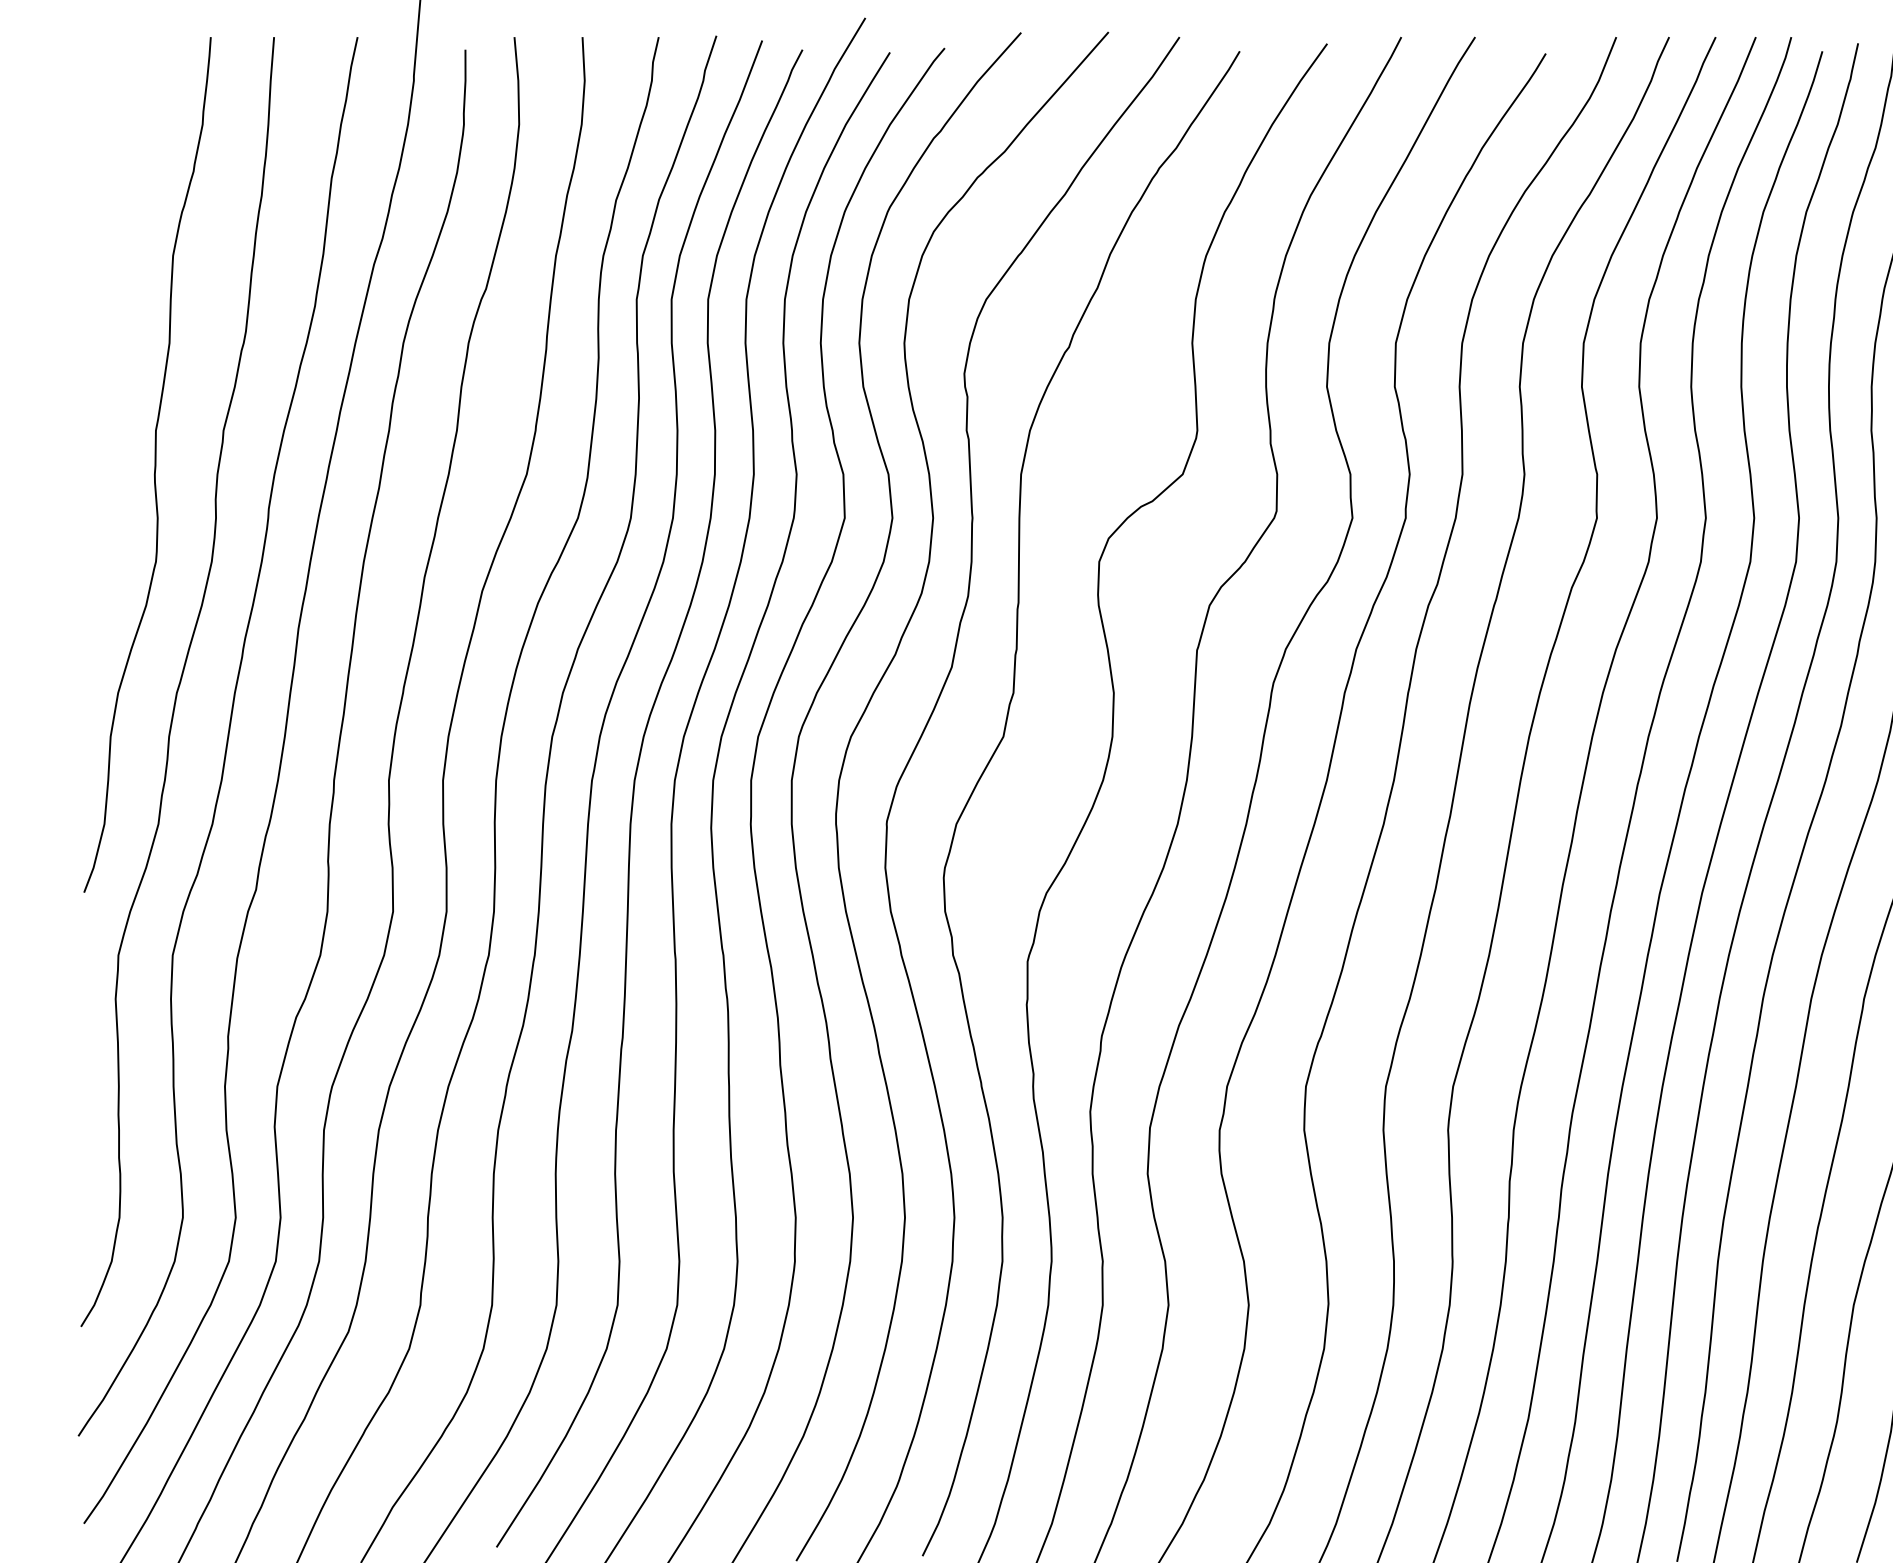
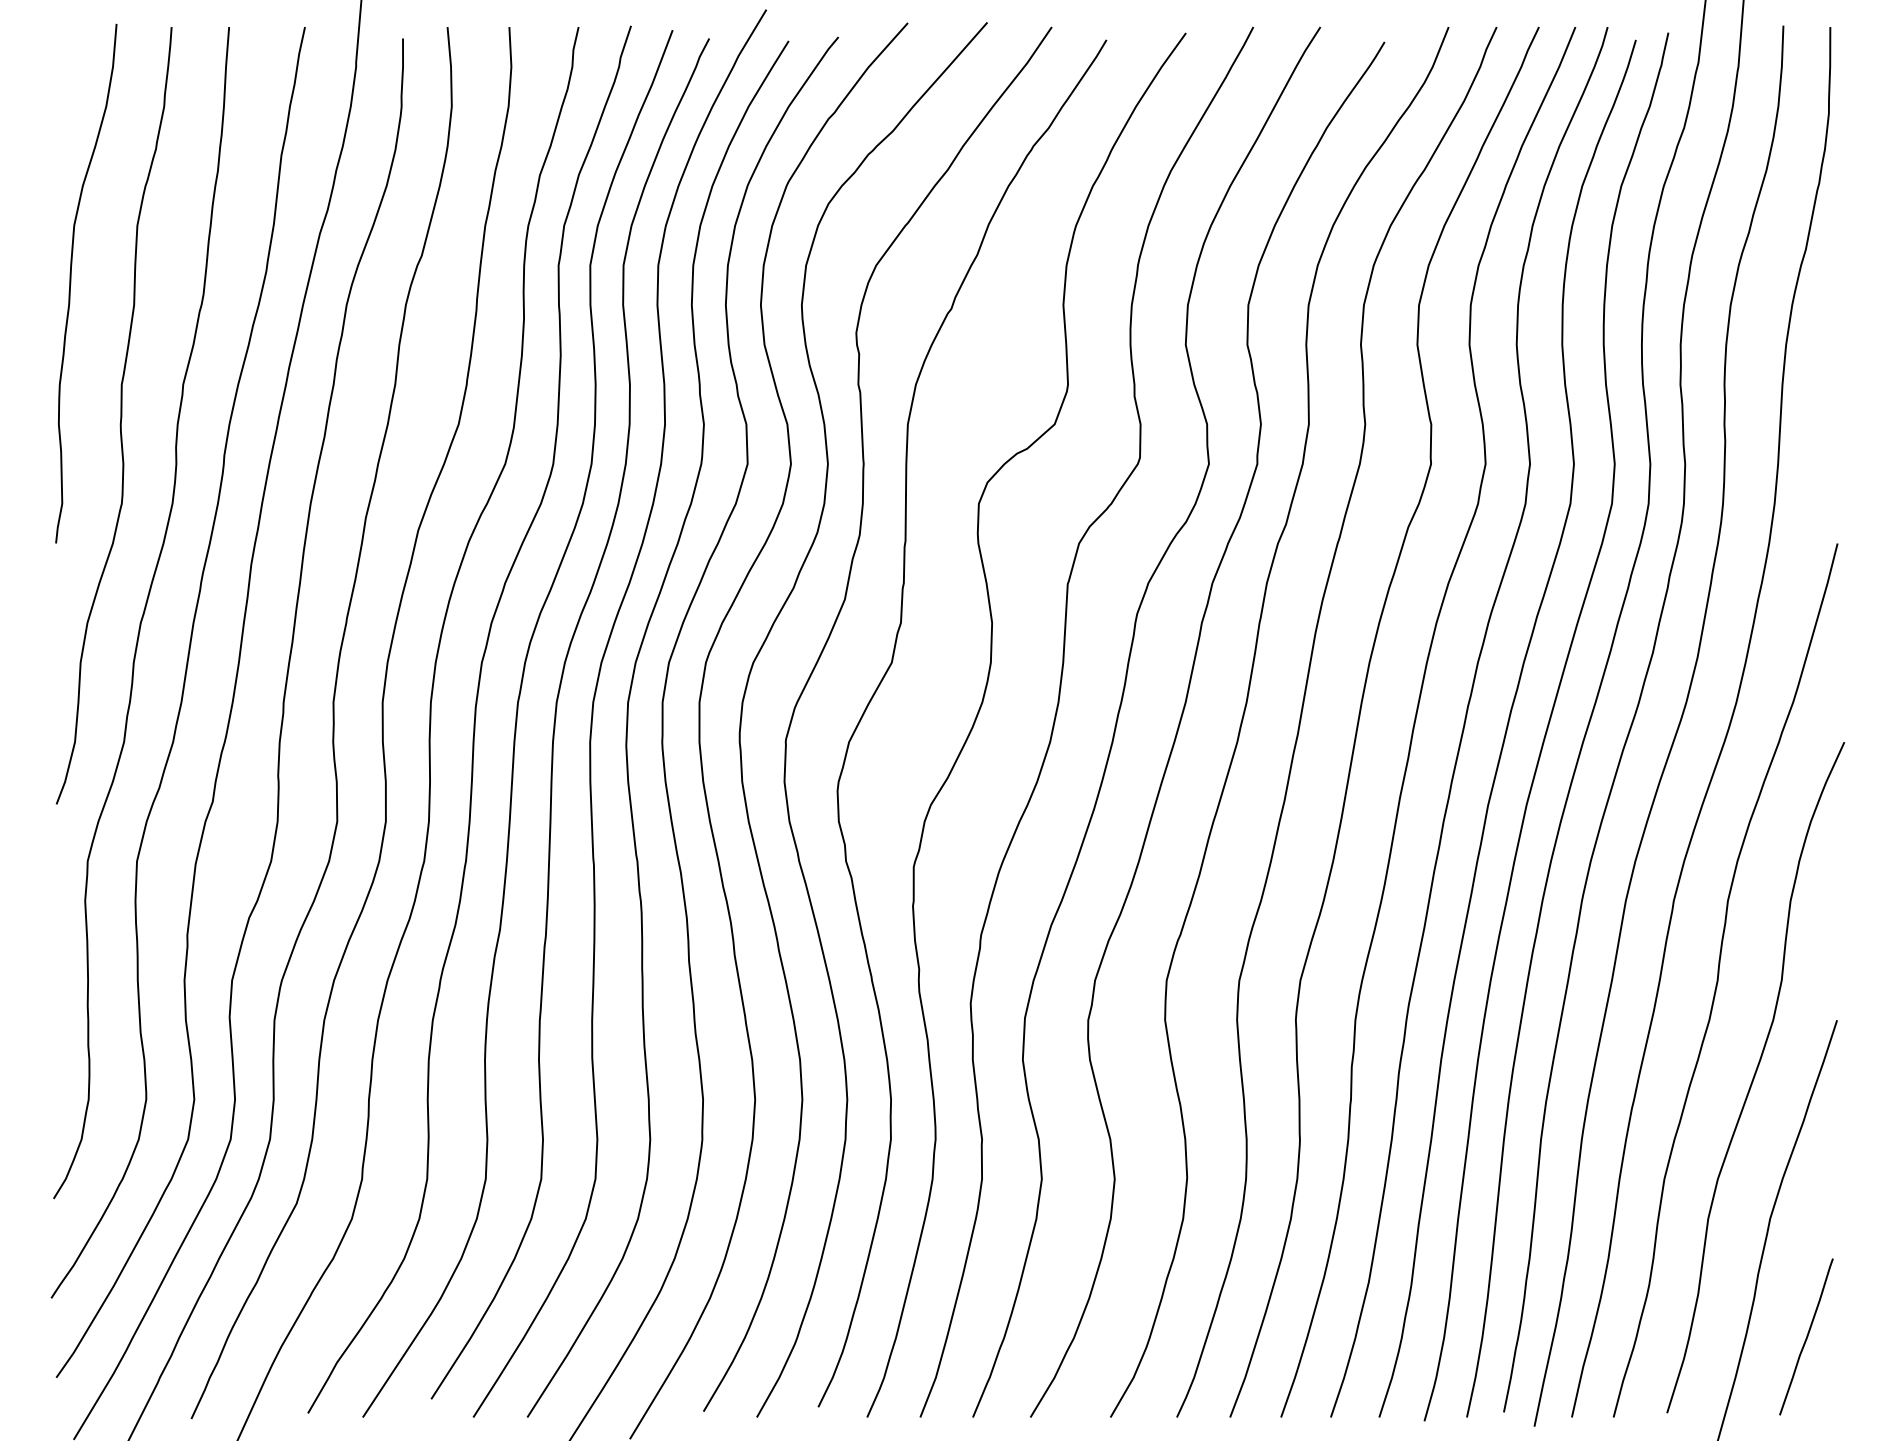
curve: (100, 319) -> (71, 283), added

